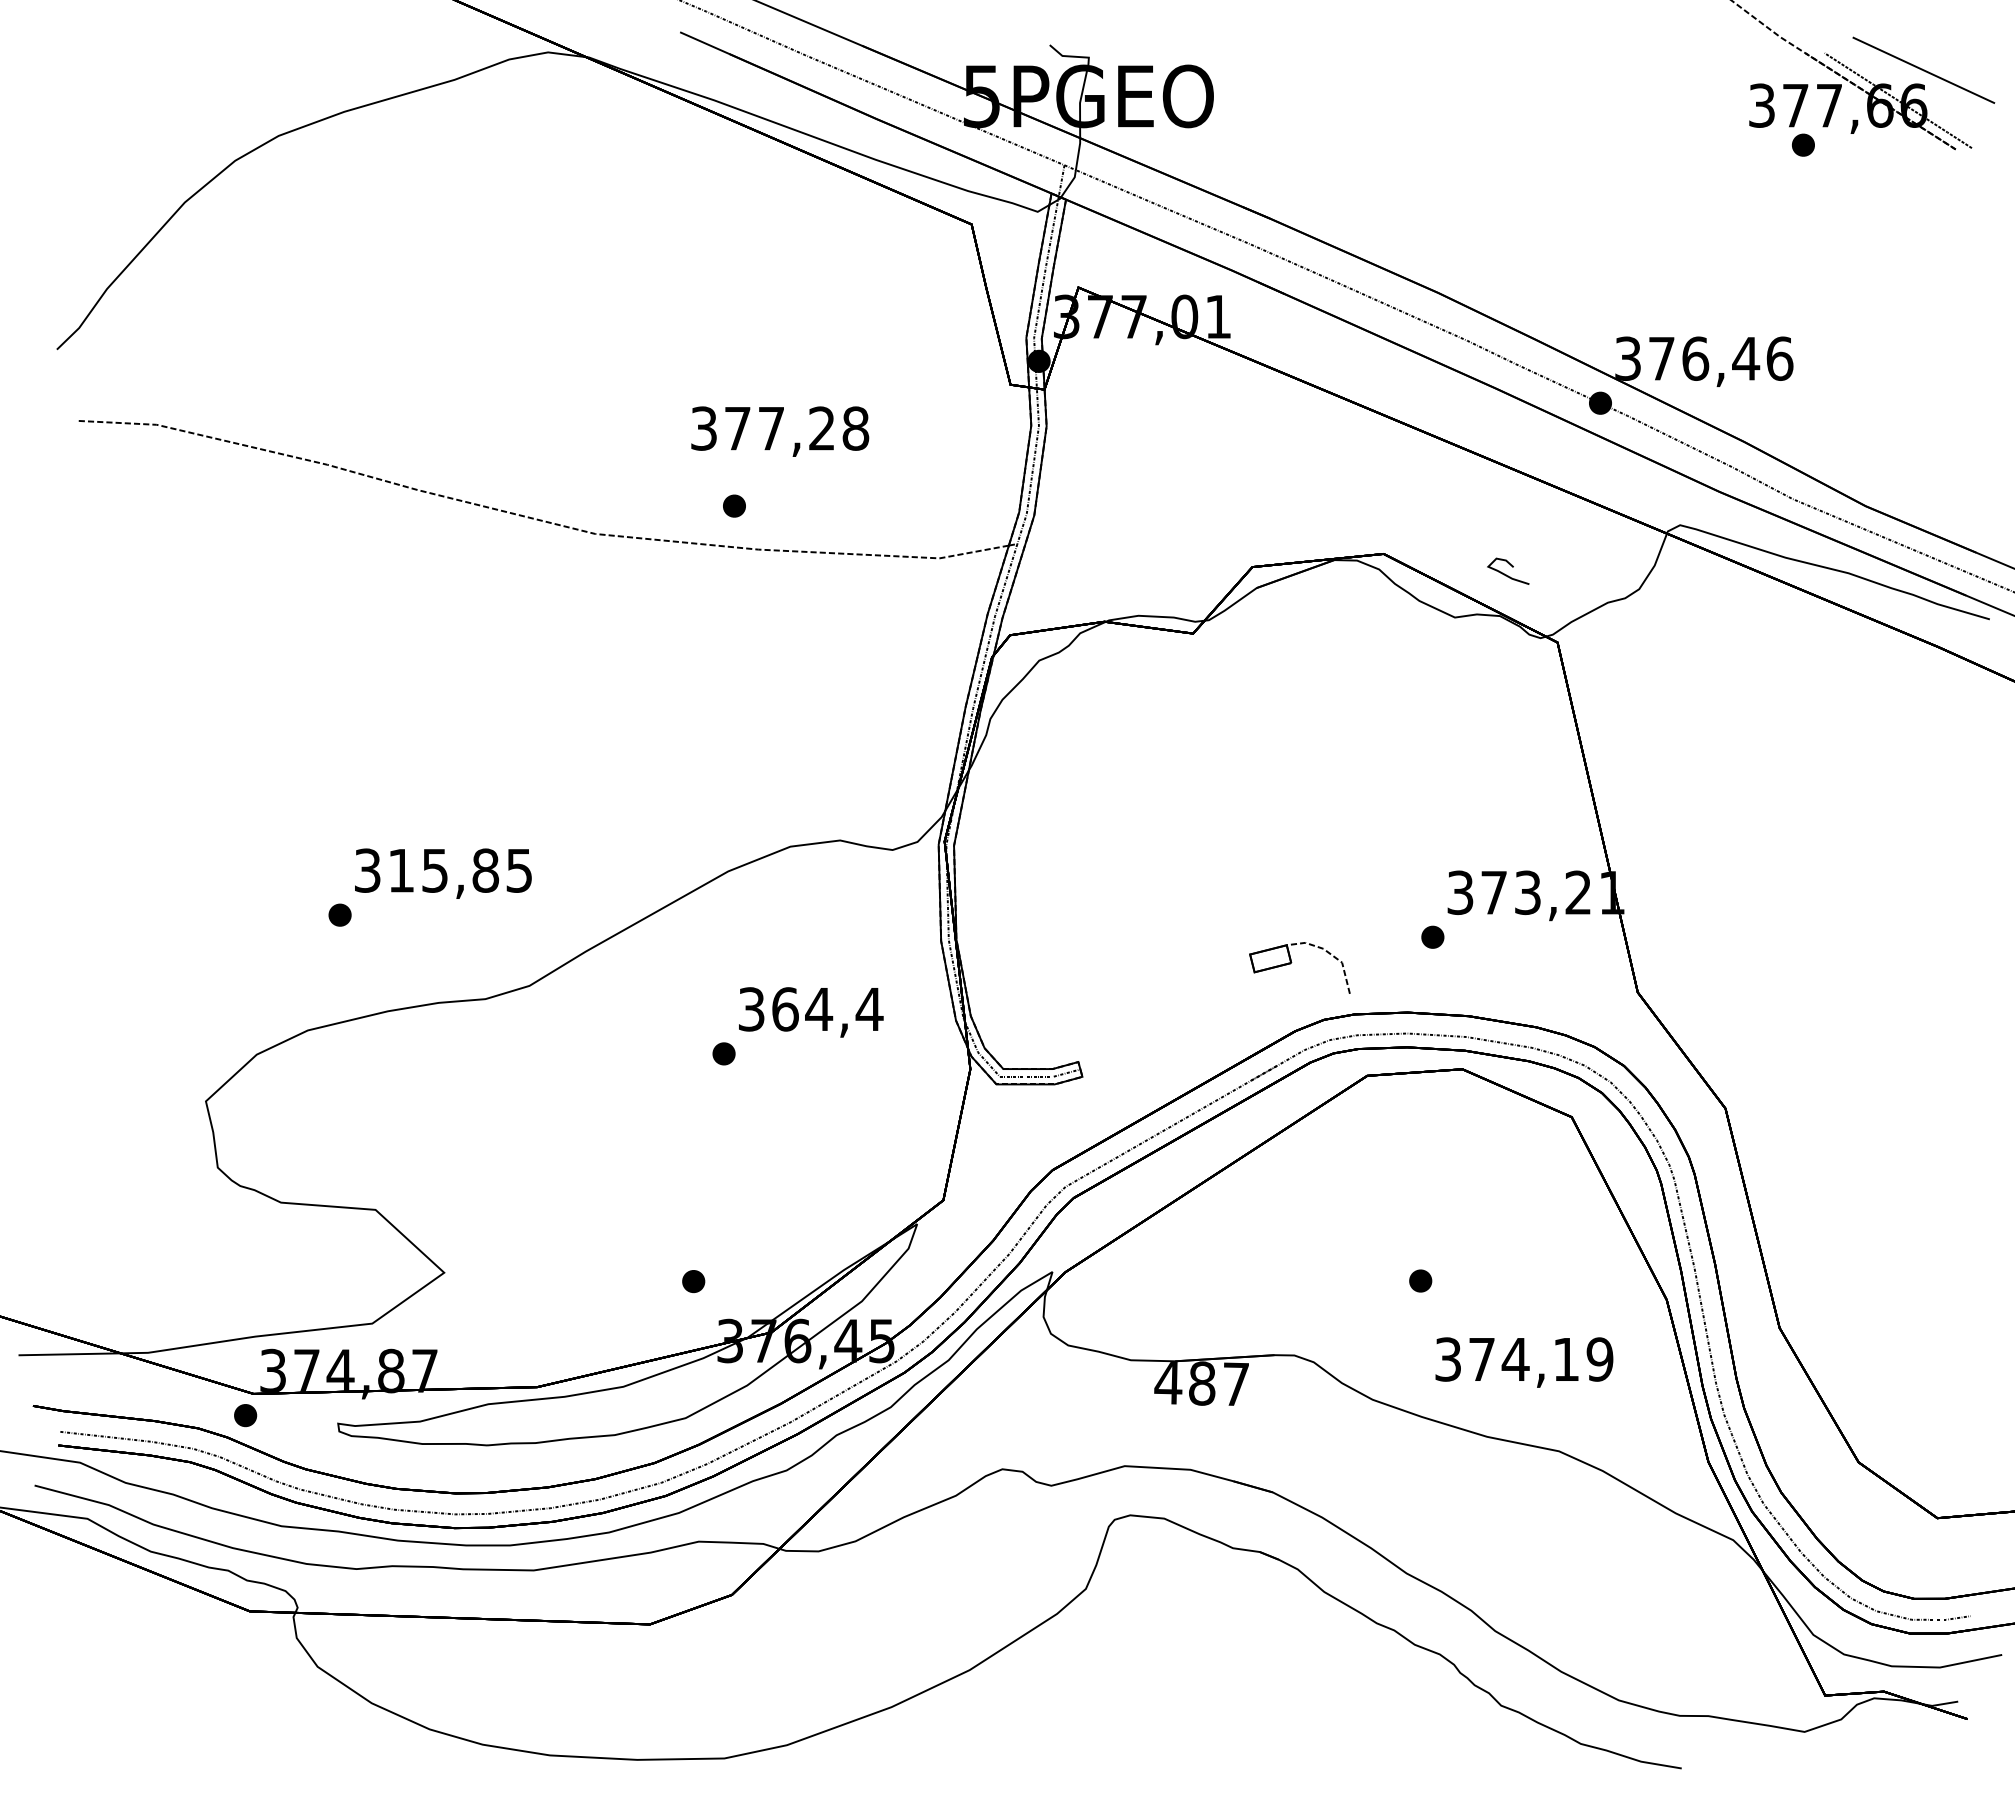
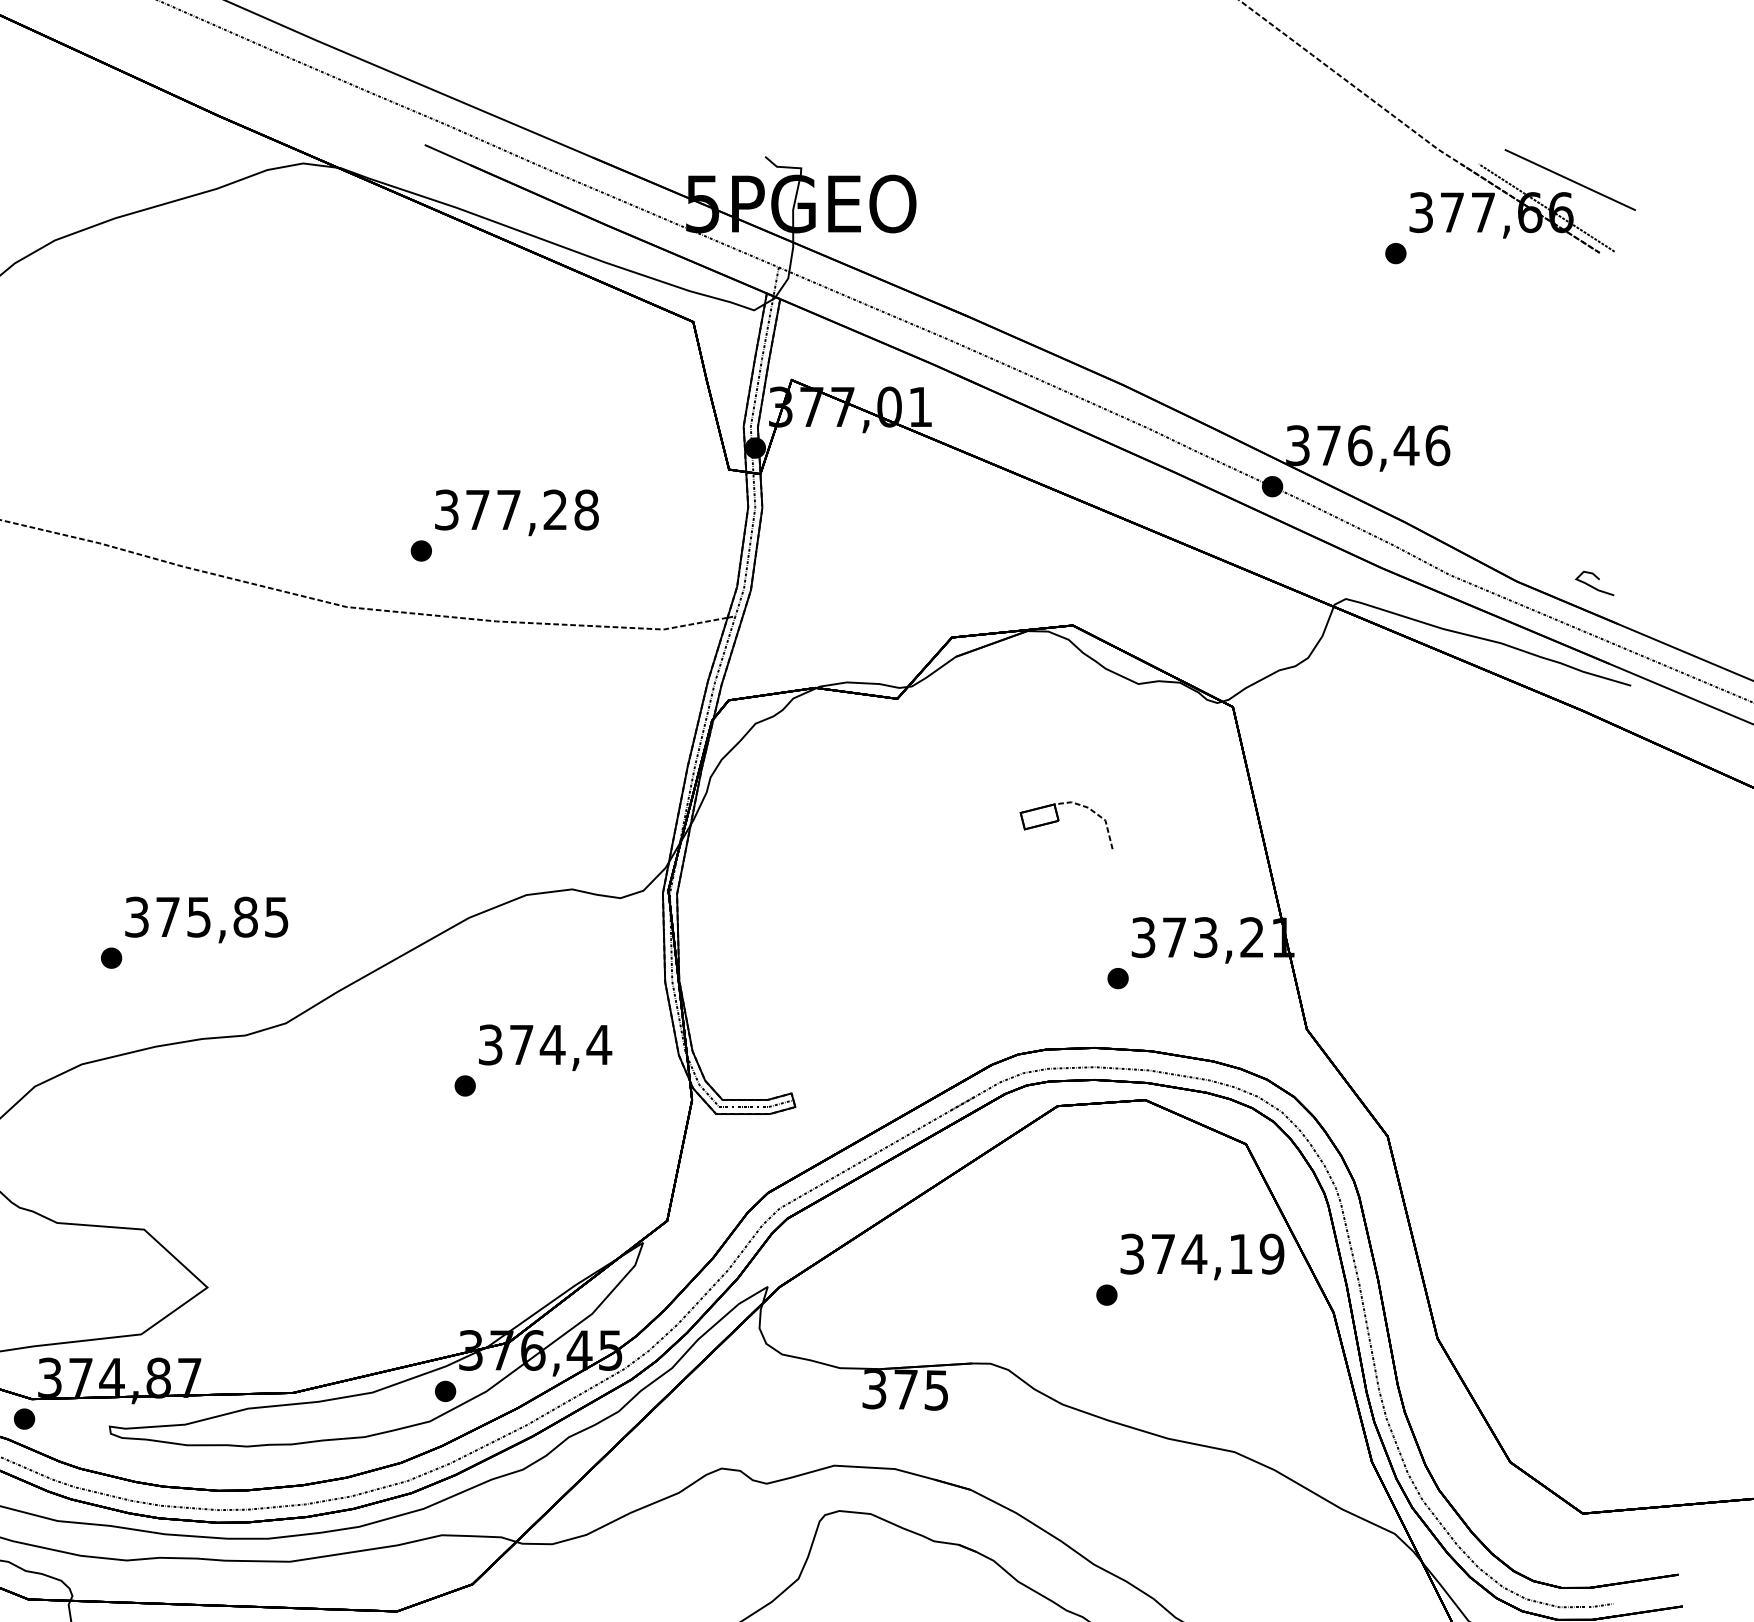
part: (1803, 144) -> (1395, 252), moved
part: (734, 505) -> (421, 550), moved
curve: (1506, 574) -> (1593, 586), moved
text: (401, 870) -> (168, 917), 315,85 -> 375,85
part: (1292, 962) -> (1059, 820), moved
text: (785, 1009) -> (521, 1045), 364,4 -> 374,4
part: (693, 1281) -> (445, 1391), moved
text: (1524, 1362) -> (1202, 1256), moved
text: (1201, 1383) -> (905, 1389), 487 -> 375

